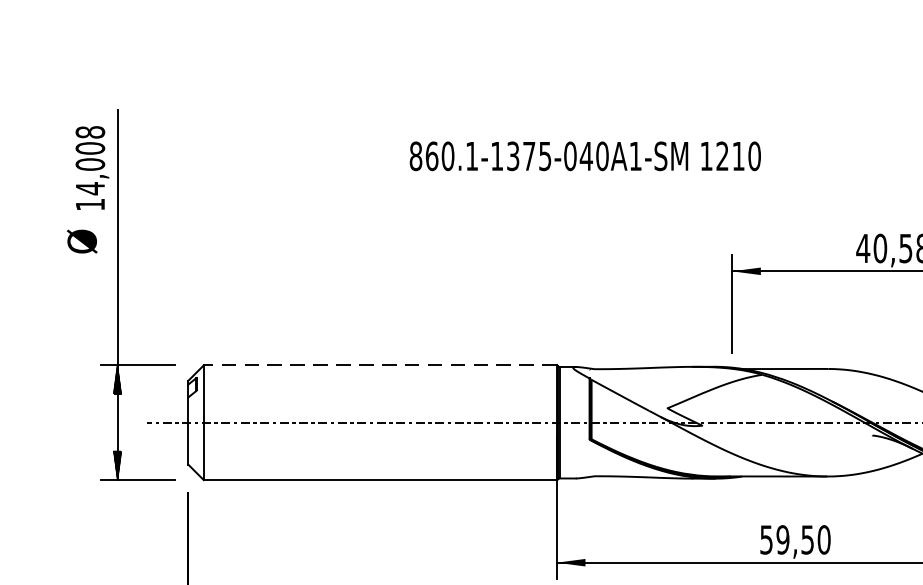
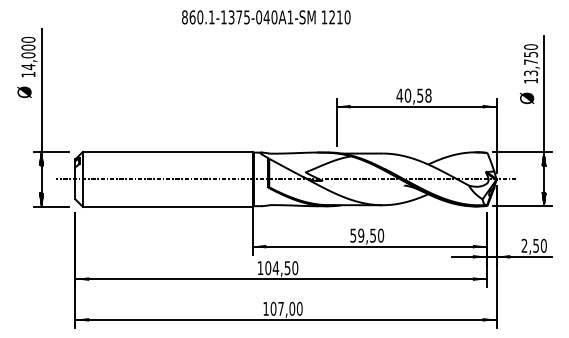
text: (90, 131) -> (28, 39), 14,008 -> 14,000
text: (585, 156) -> (266, 17), moved
line: (379, 364) -> (167, 151), dashed -> solid

